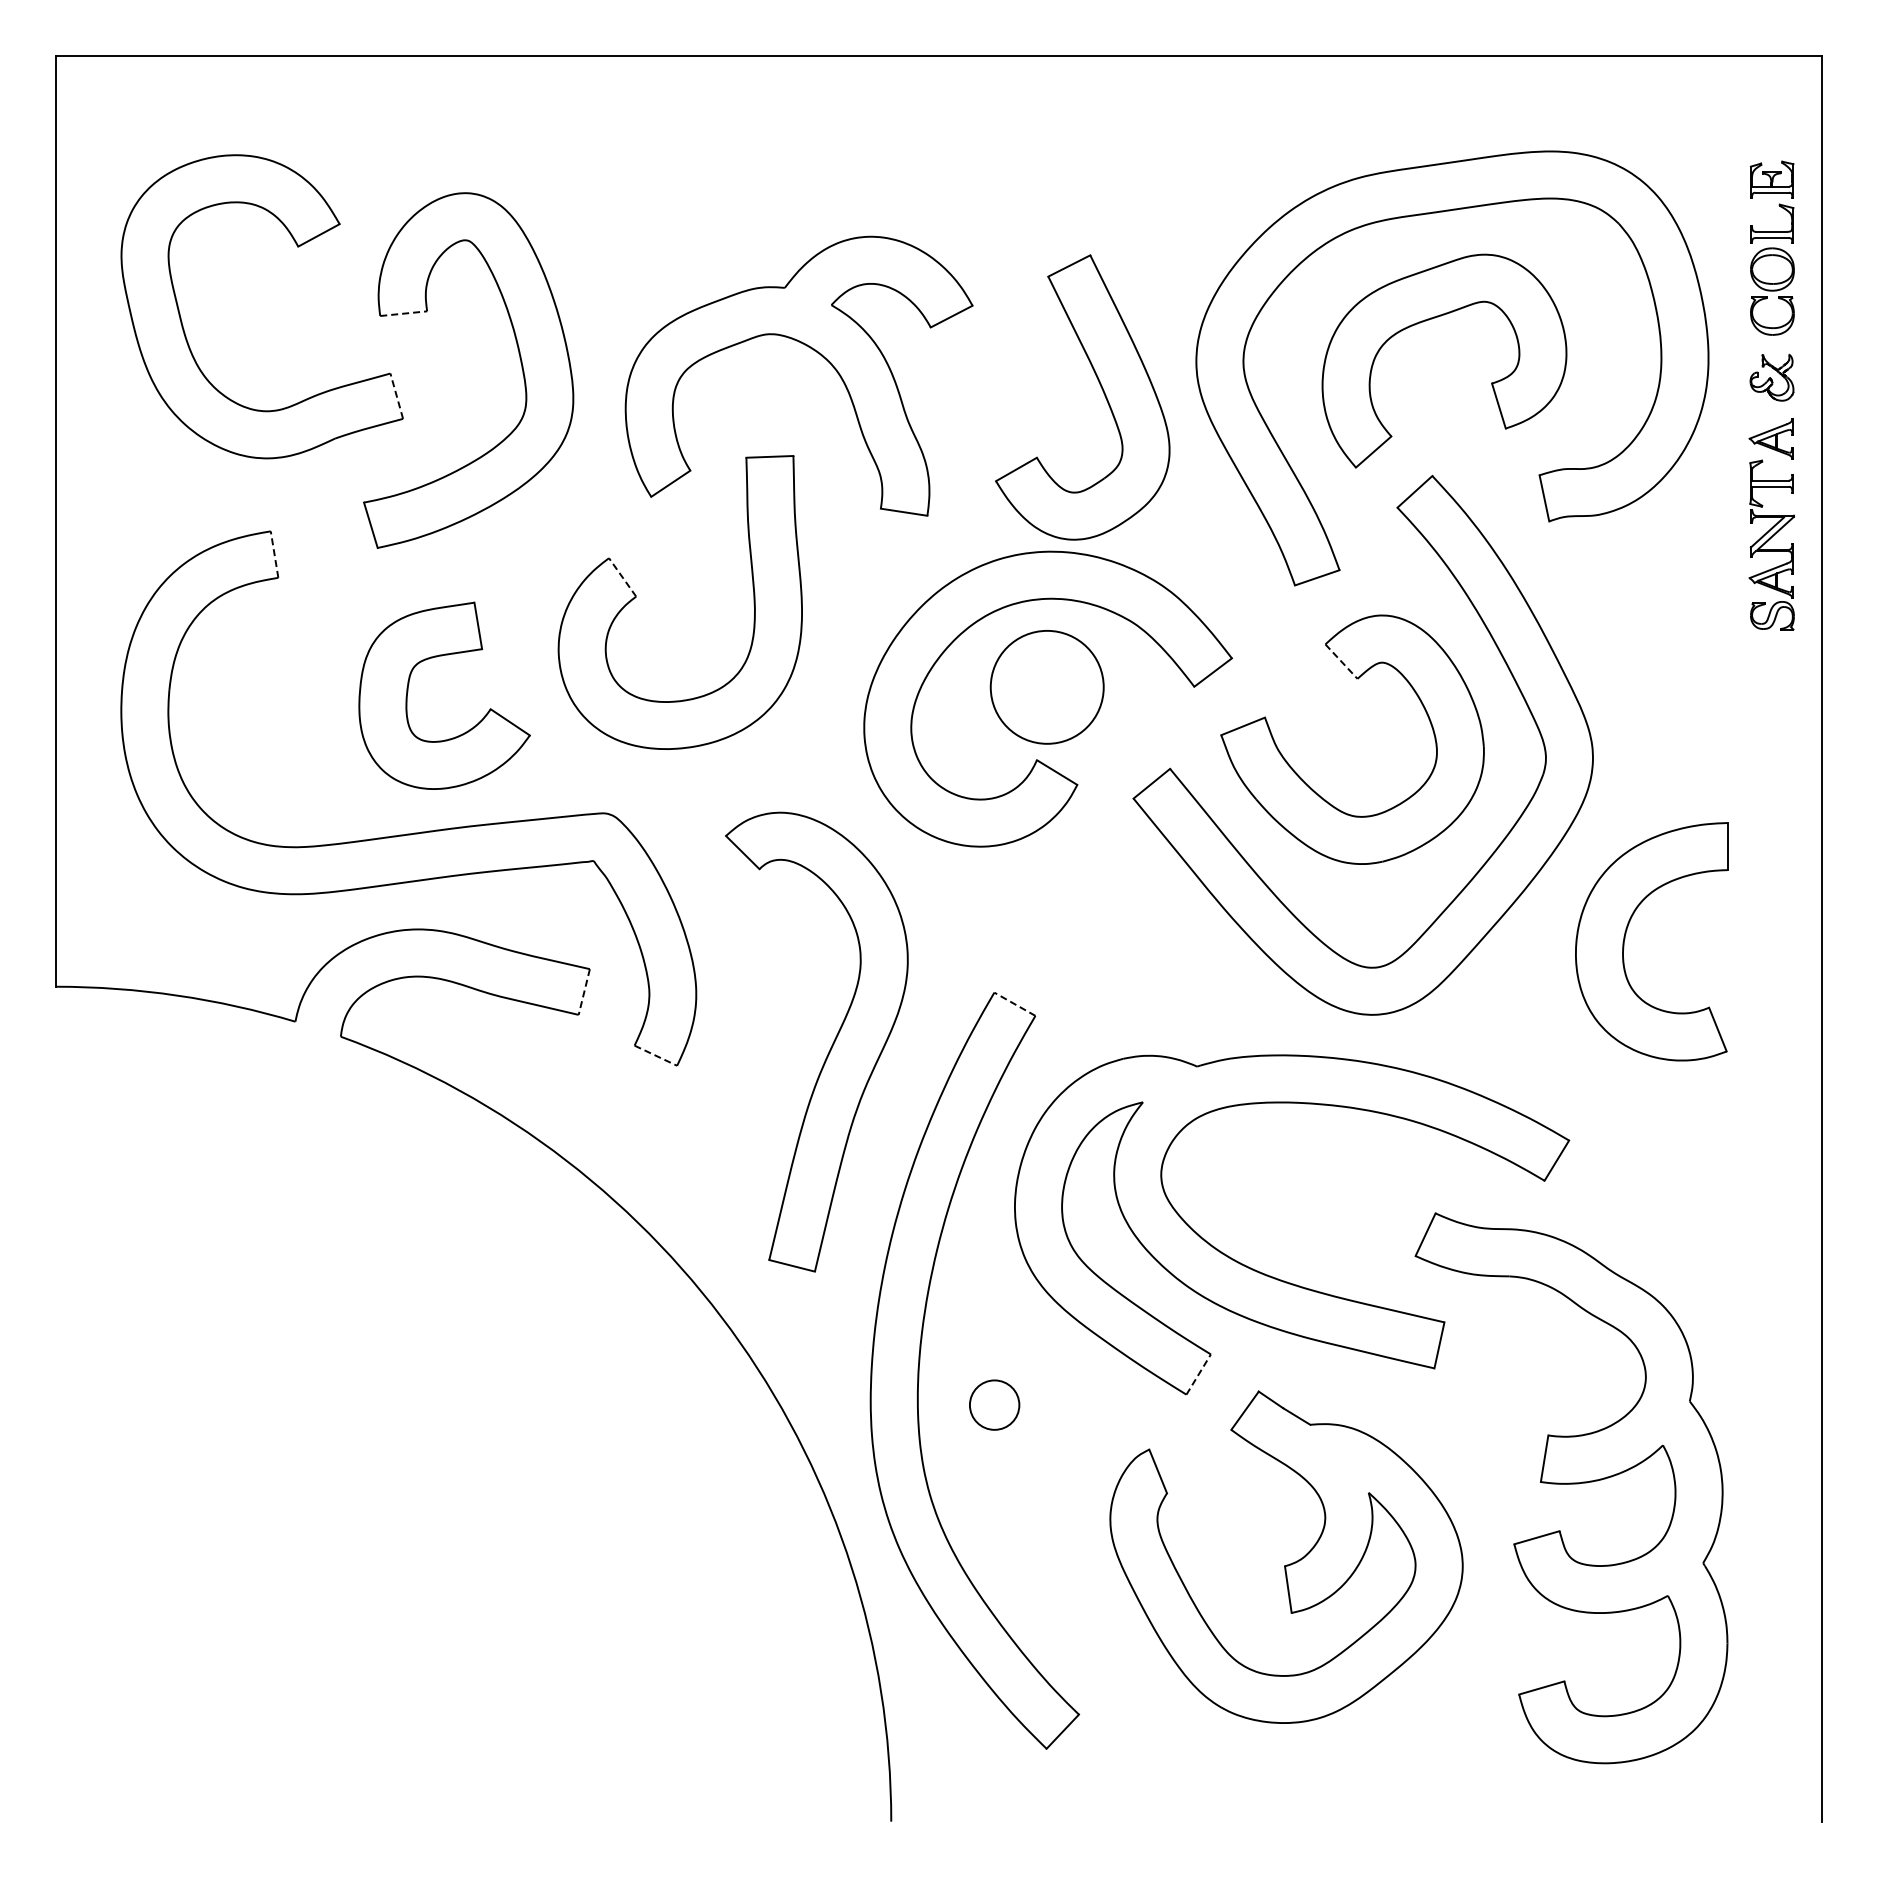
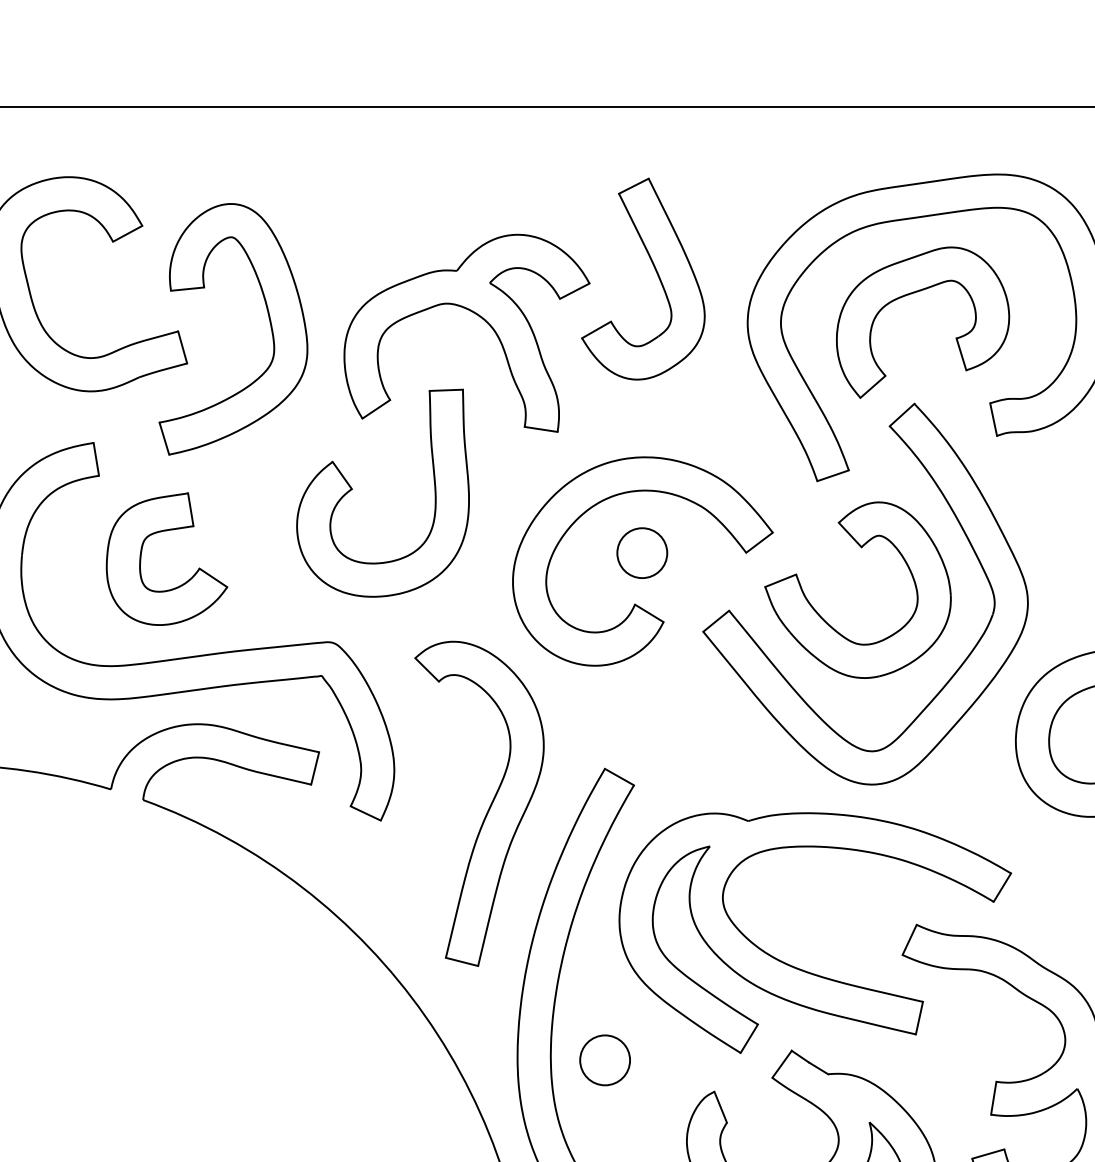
line: (403, 313) -> (187, 289), dashed -> solid
part: (1101, 389) -> (656, 273), moved
line: (396, 396) -> (182, 347), dashed -> solid
line: (274, 554) -> (96, 459), dashed -> solid
line: (622, 577) -> (342, 475), dashed -> solid
line: (1341, 661) -> (850, 534), dashed -> solid
circle: (1046, 687) -> (641, 553), size x0.62
part: (408, 692) -> (141, 556), moved
line: (584, 992) -> (315, 768), dashed -> solid
line: (1014, 1004) -> (619, 777), dashed -> solid
line: (655, 1055) -> (365, 813), dashed -> solid
line: (1198, 1374) -> (749, 1038), dashed -> solid
circle: (994, 1404) -> (605, 1059), size x1.43

